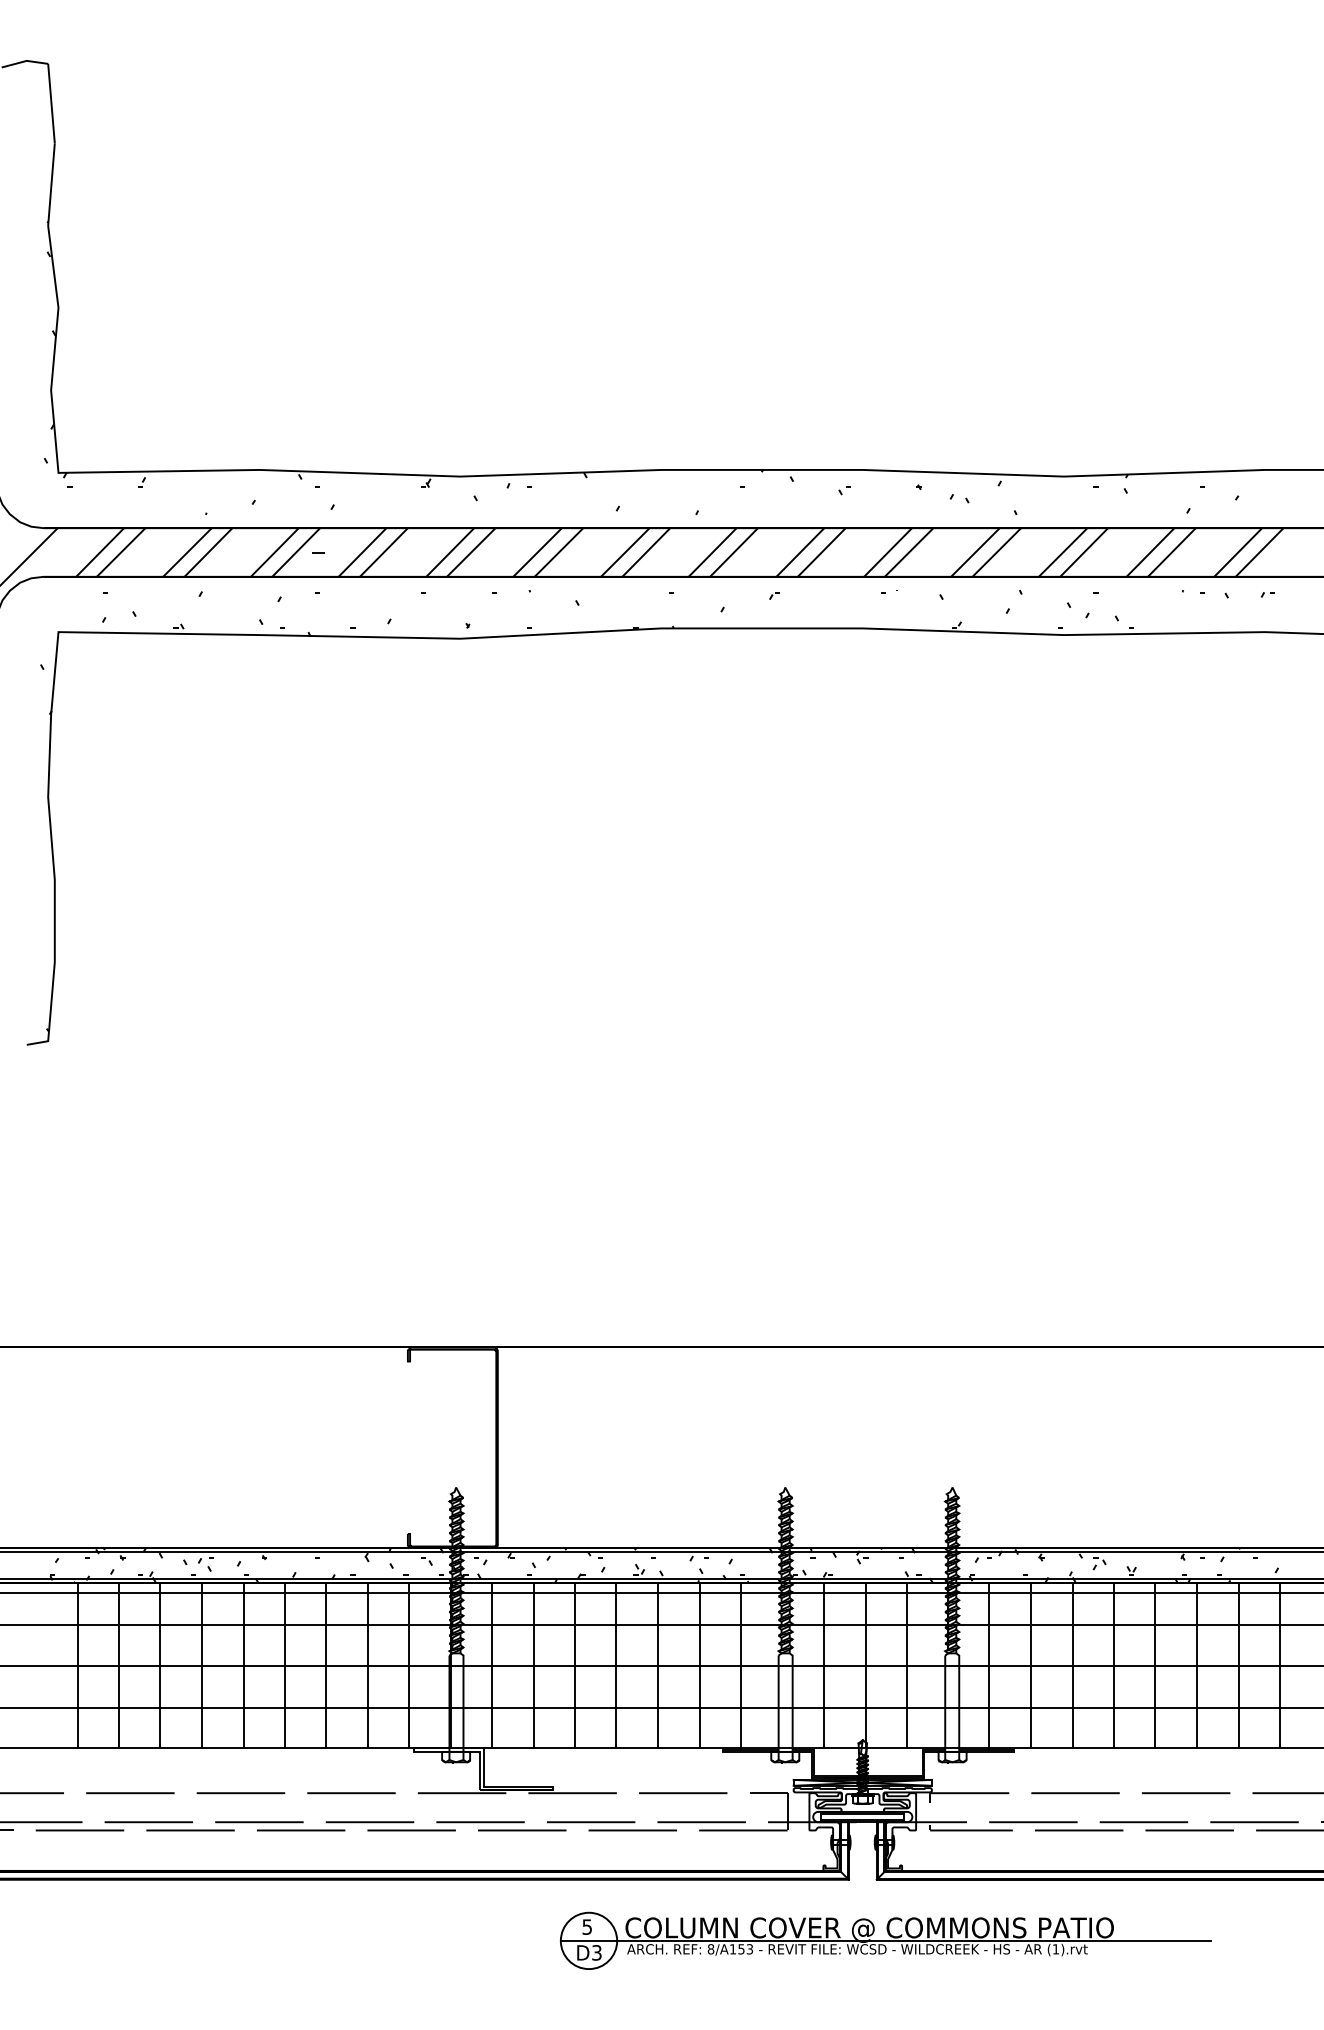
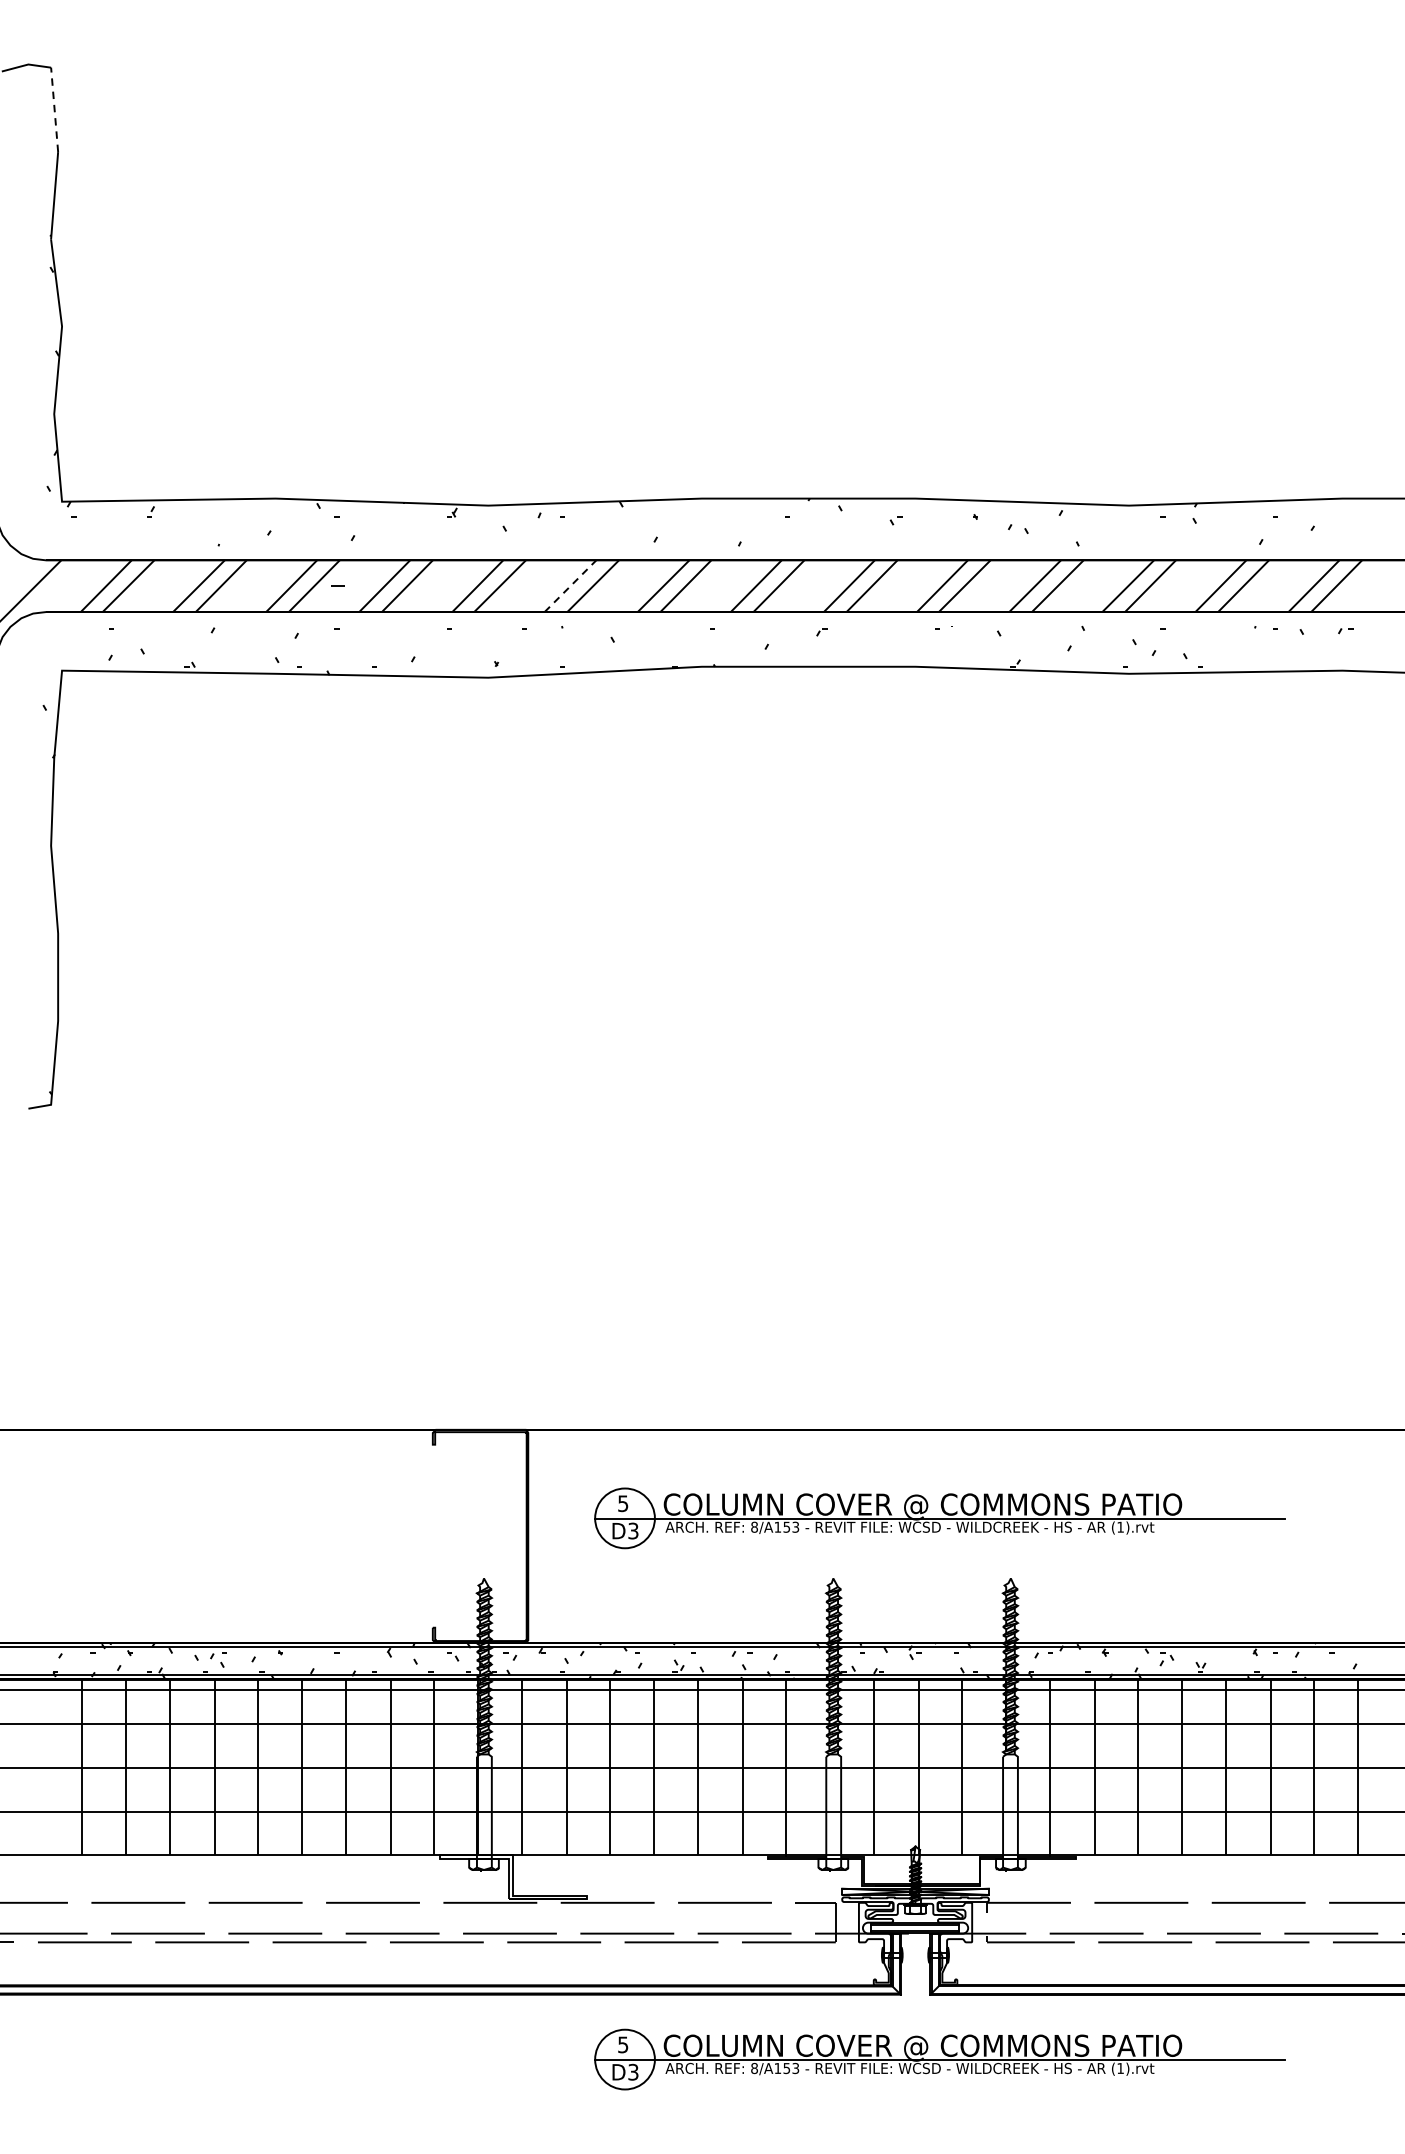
line: (51, 103) -> (54, 109), solid -> dashed
line: (537, 552) -> (570, 586), solid -> dashed
part: (885, 1430) -> (939, 1517), added

